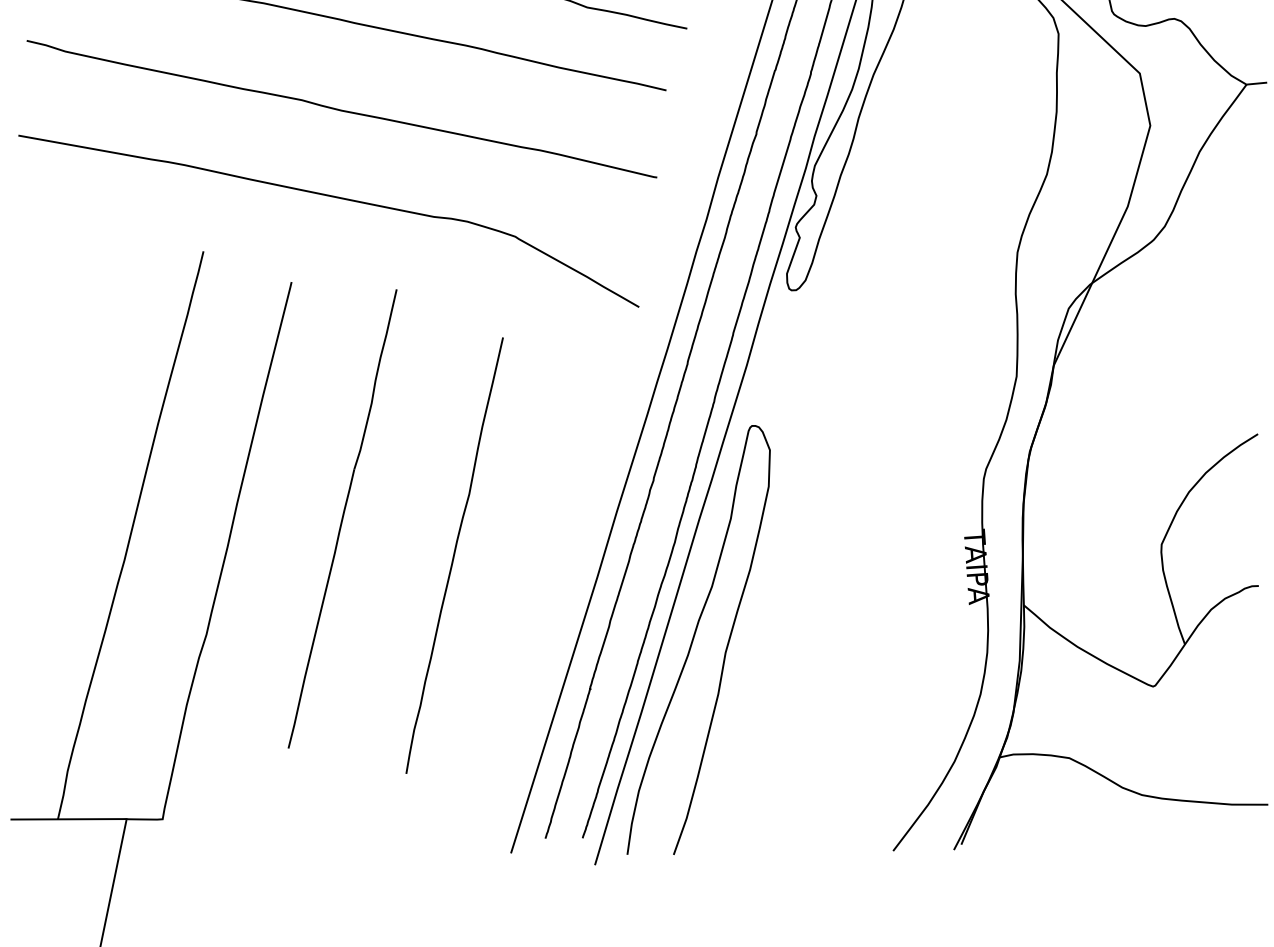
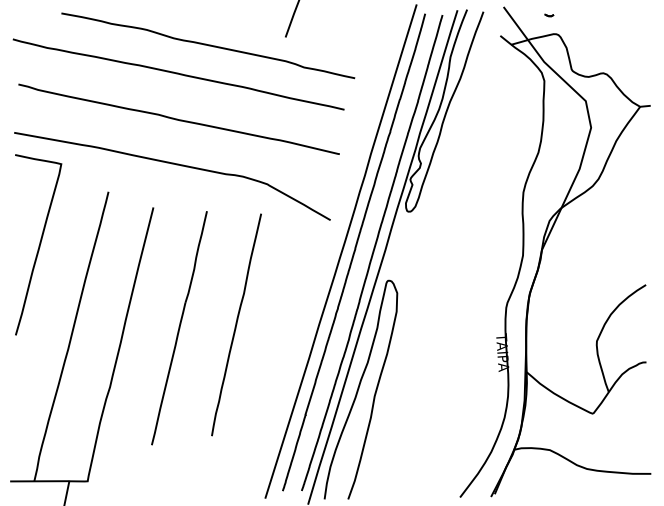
curve: (68, 354) -> (39, 244), added
curve: (454, 554) -> (236, 324), moved

